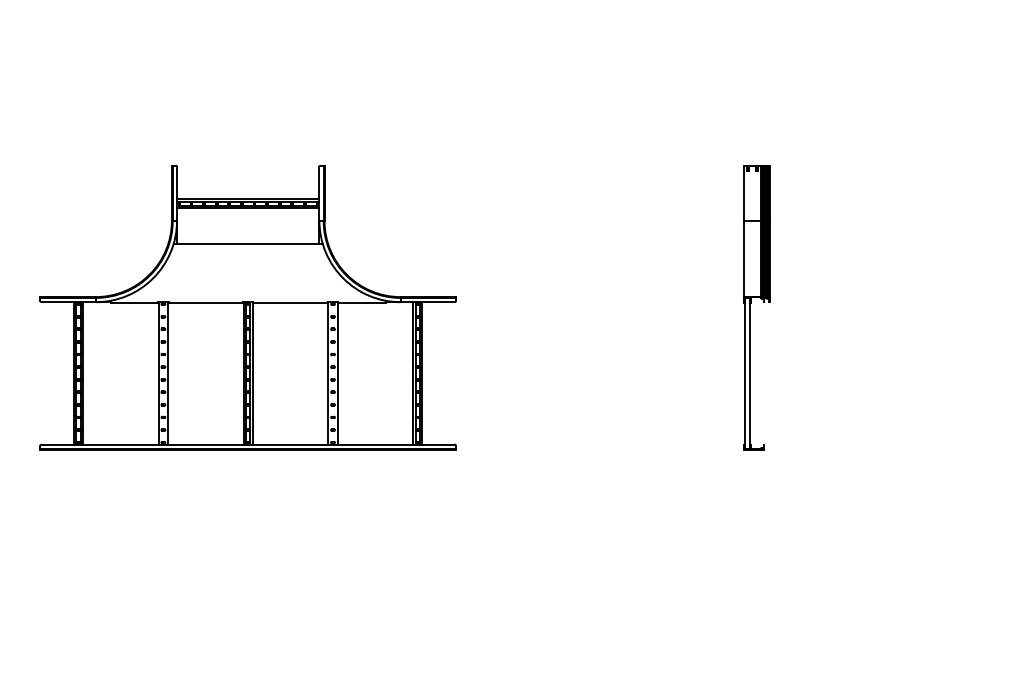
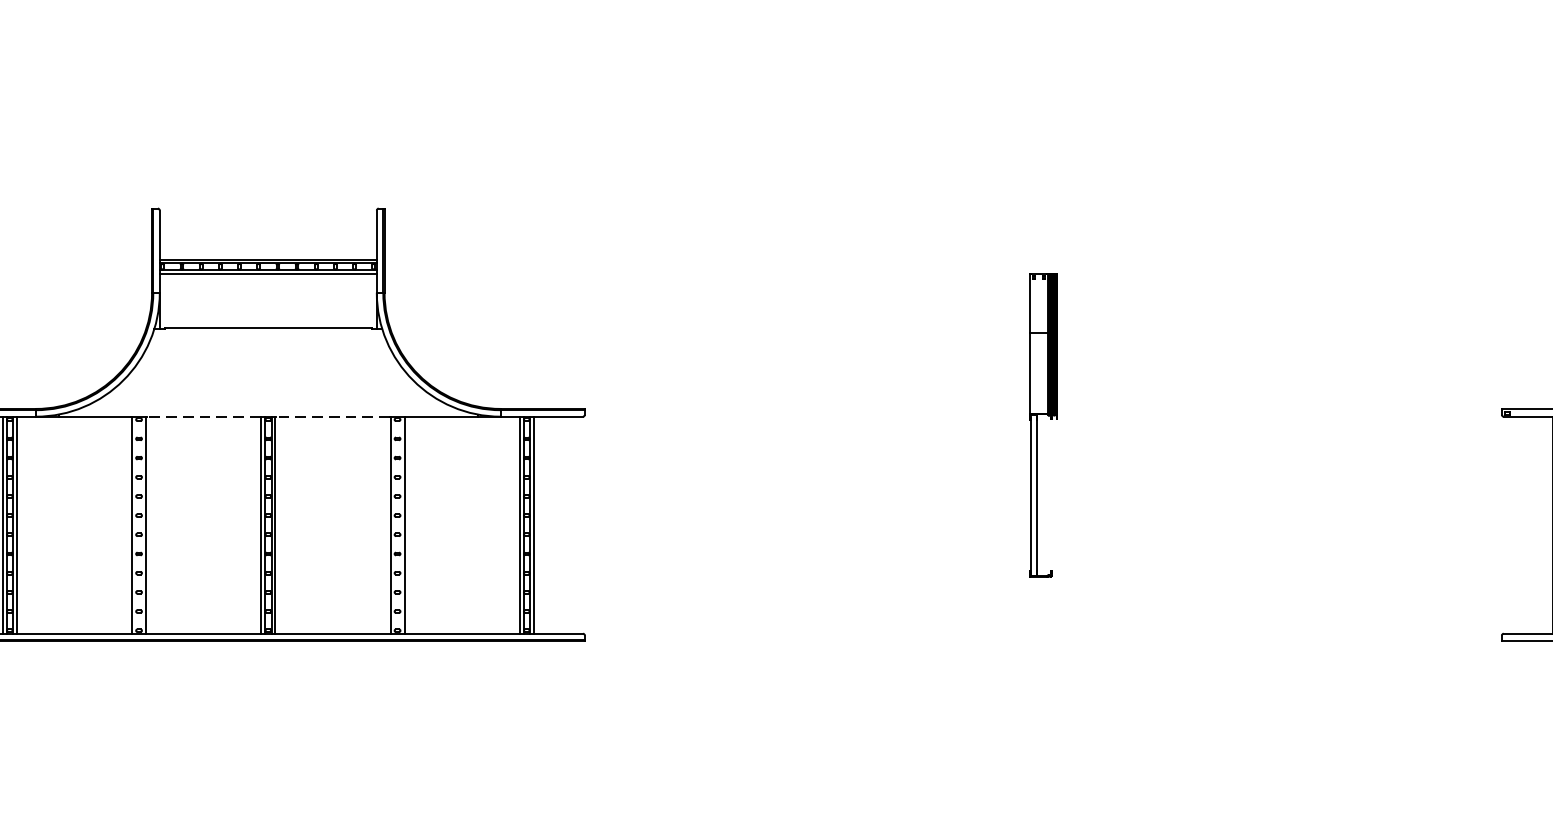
line: (205, 302) -> (203, 417), solid -> dashed
line: (290, 302) -> (332, 417), solid -> dashed
part: (756, 307) -> (1042, 424), size x0.7

